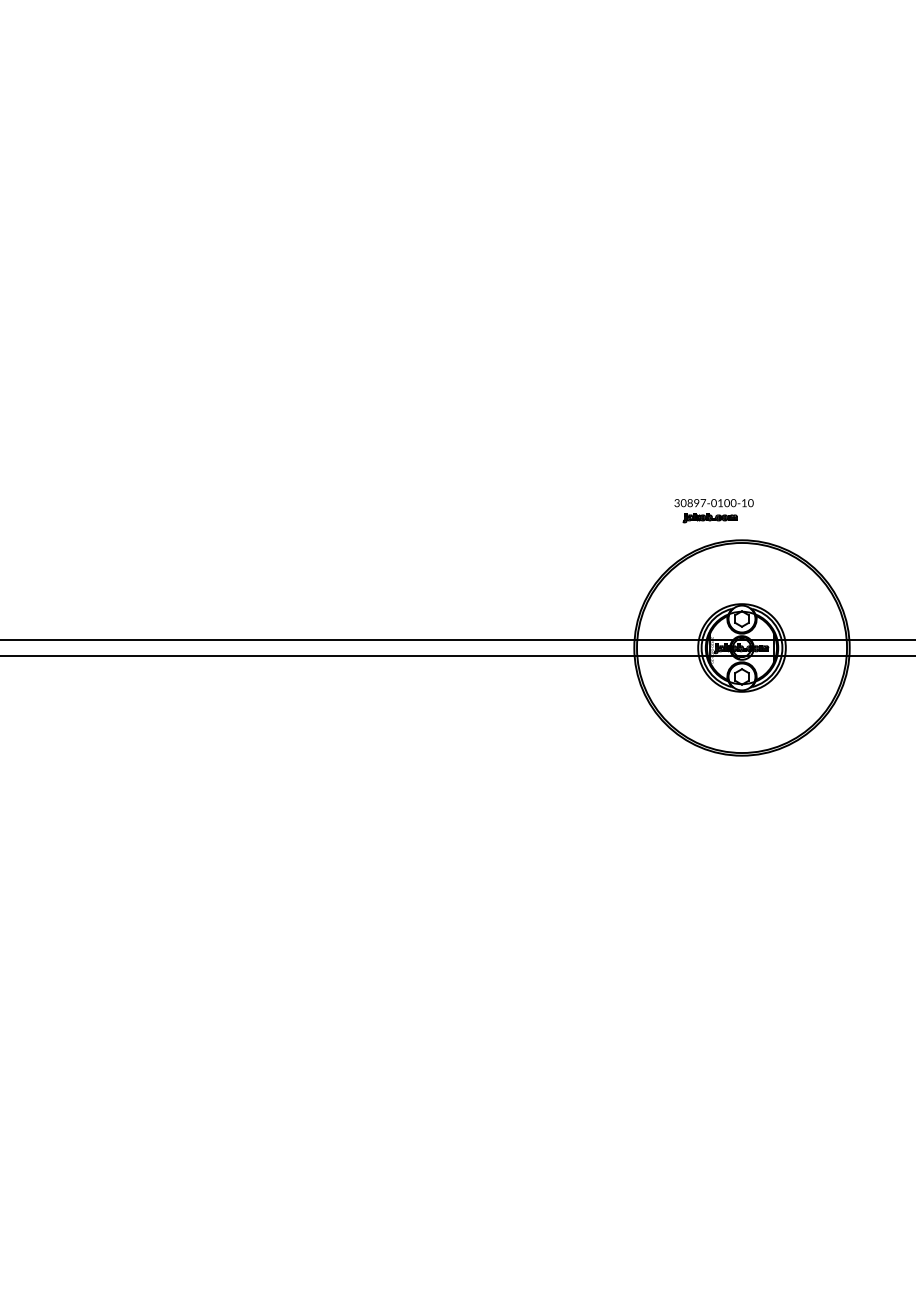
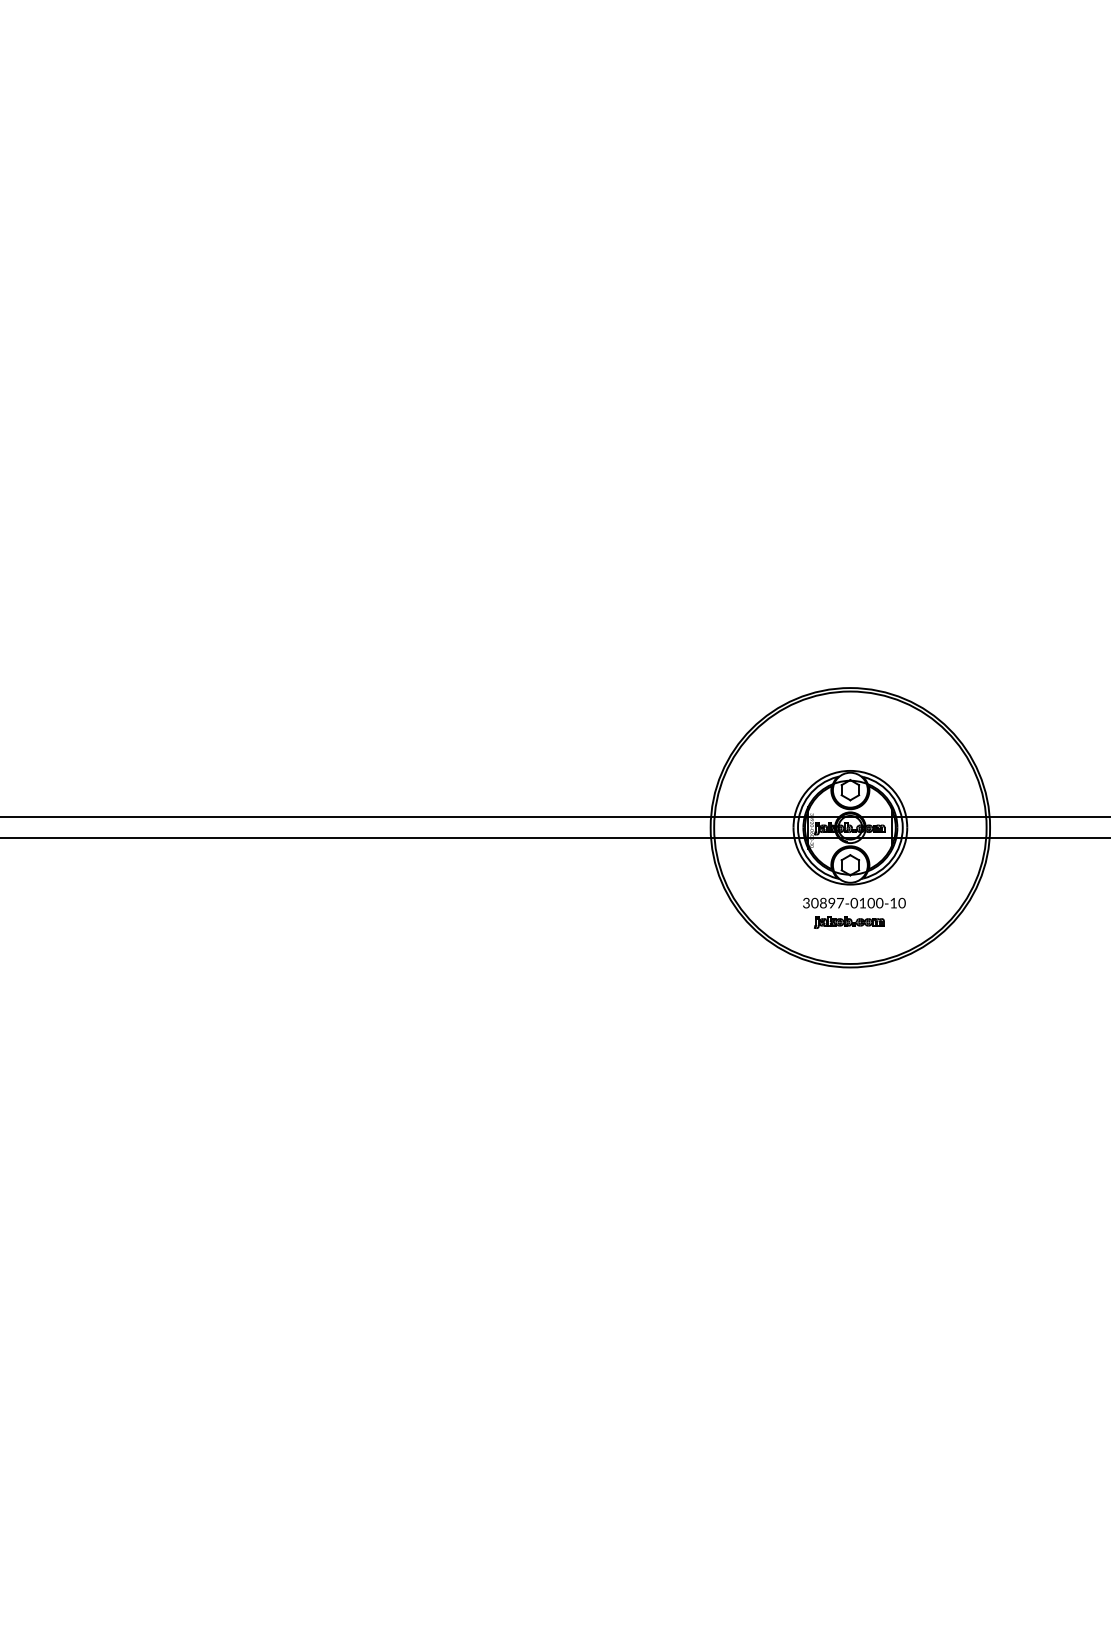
part: (713, 511) -> (853, 914), moved

